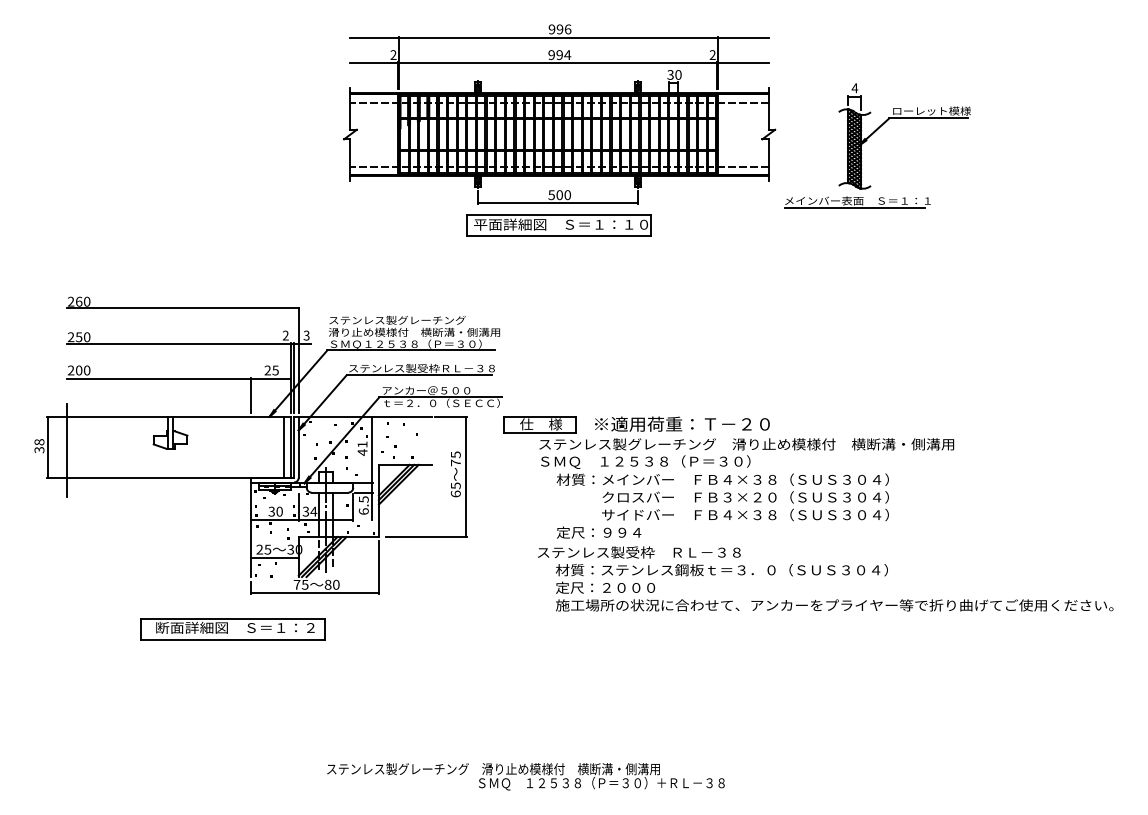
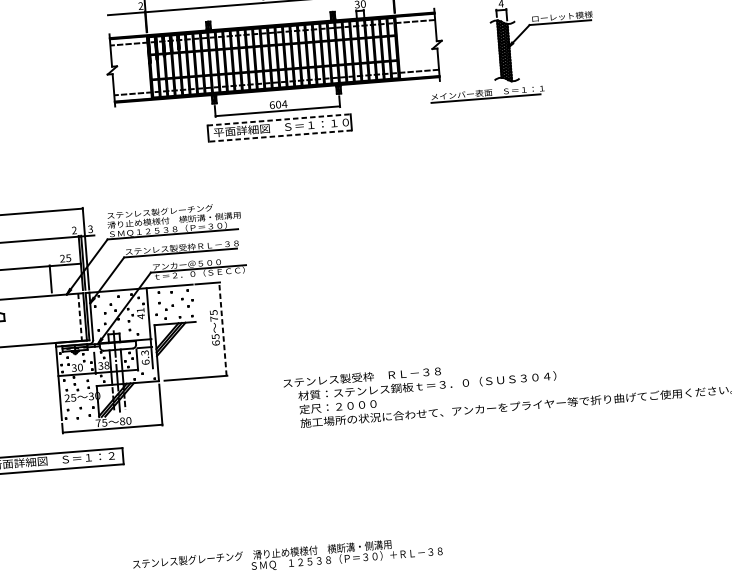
text: (559, 195) -> (278, 104), 500 -> 604
part: (857, 202) -> (487, 93), moved
line: (559, 214) -> (279, 119), solid -> dashed
line: (558, 235) -> (280, 136), solid -> dashed
line: (284, 447) -> (80, 317), solid -> dashed
line: (465, 476) -> (222, 328), solid -> dashed
part: (728, 477) -> (426, 313), removed
text: (363, 499) -> (144, 352), 6.5 -> 6.3
text: (313, 511) -> (106, 365), 34 -> 38
line: (274, 558) -> (79, 404), removed

